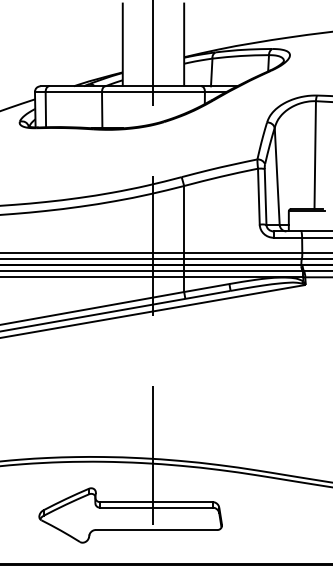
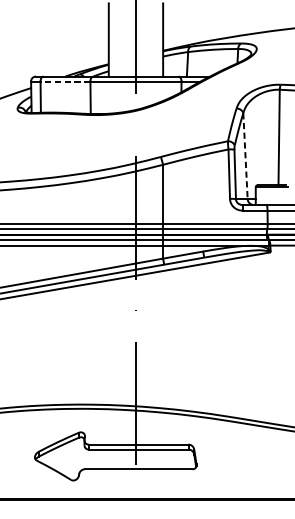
line: (73, 91) -> (65, 81), solid -> dashed
line: (277, 176) -> (245, 156), solid -> dashed

